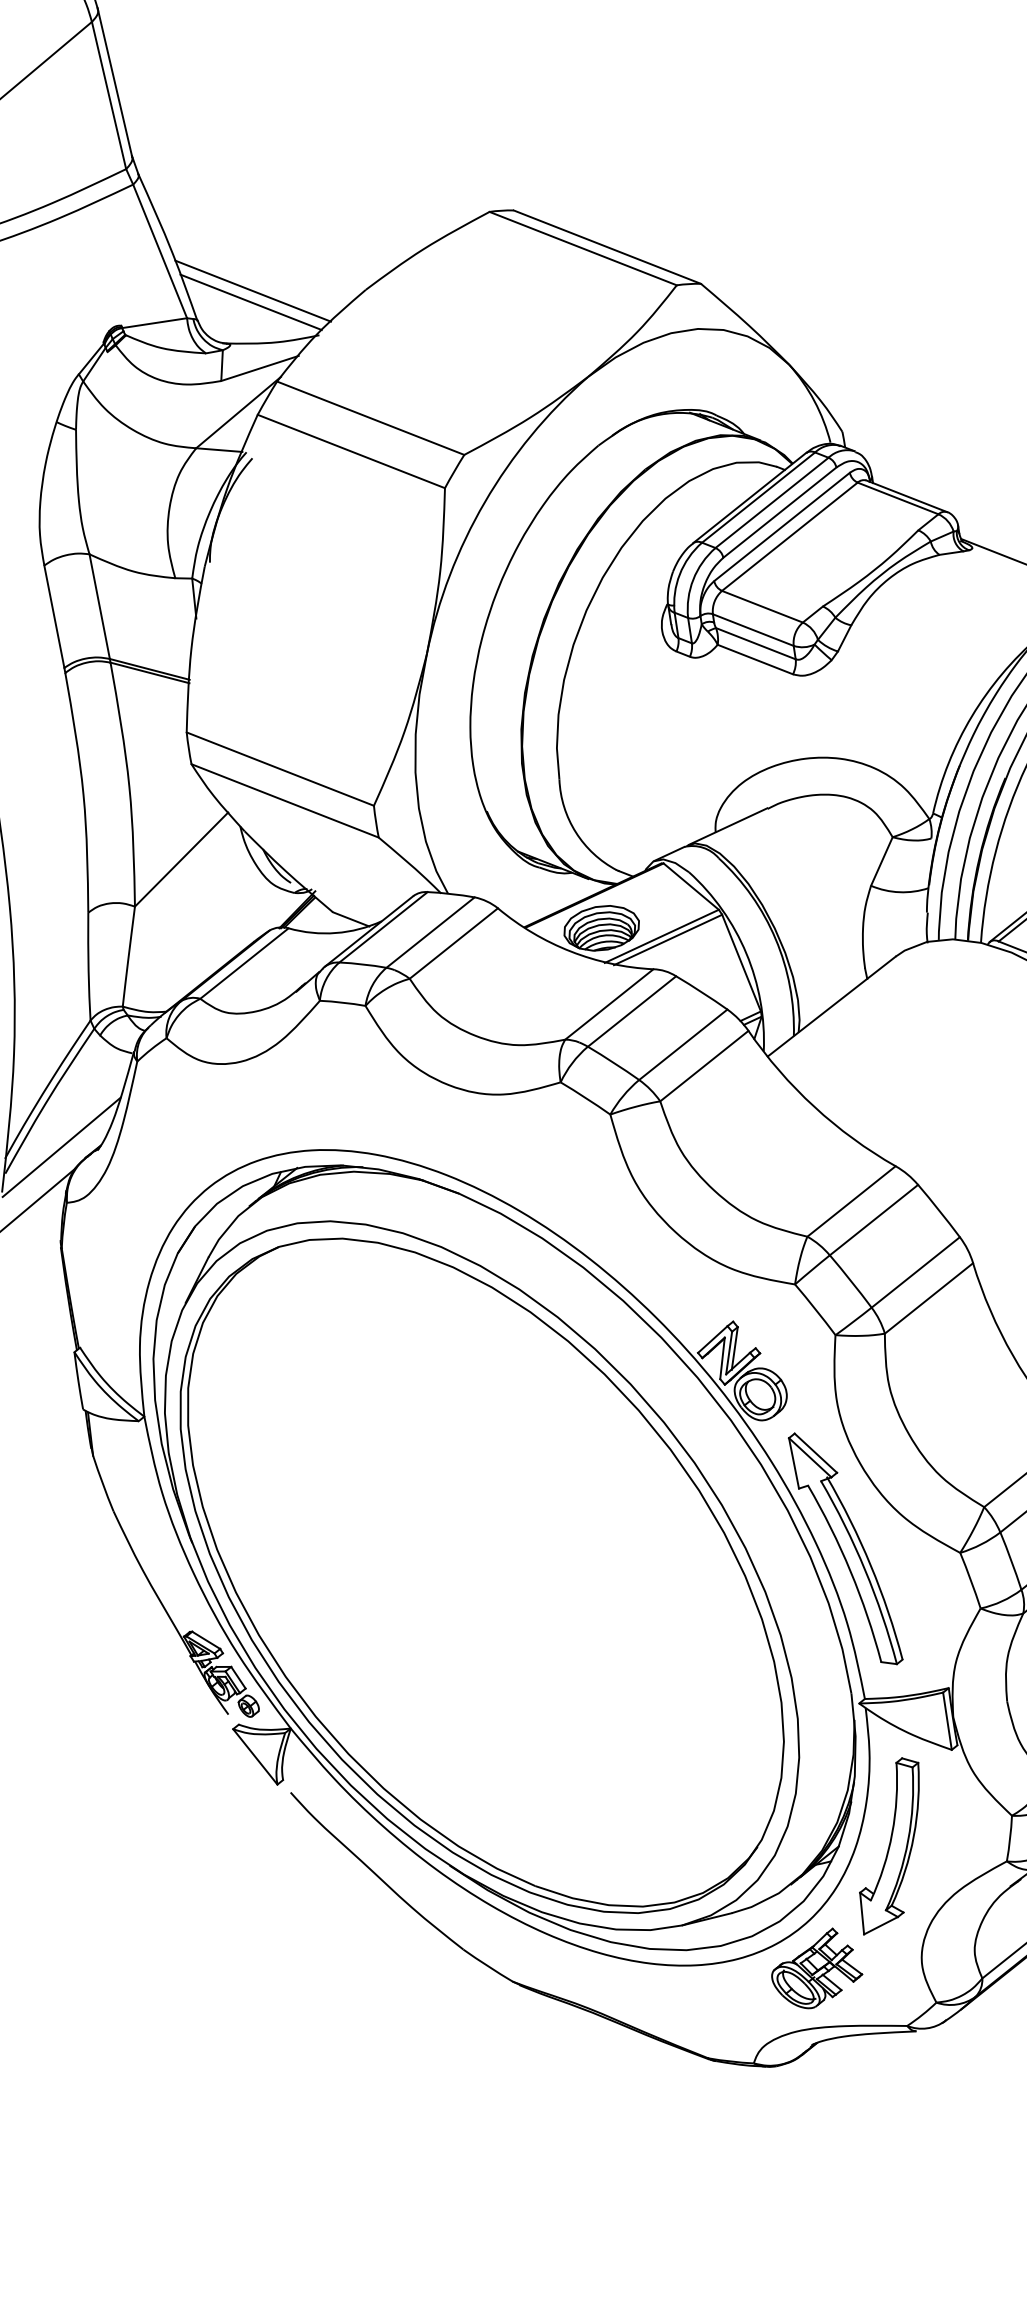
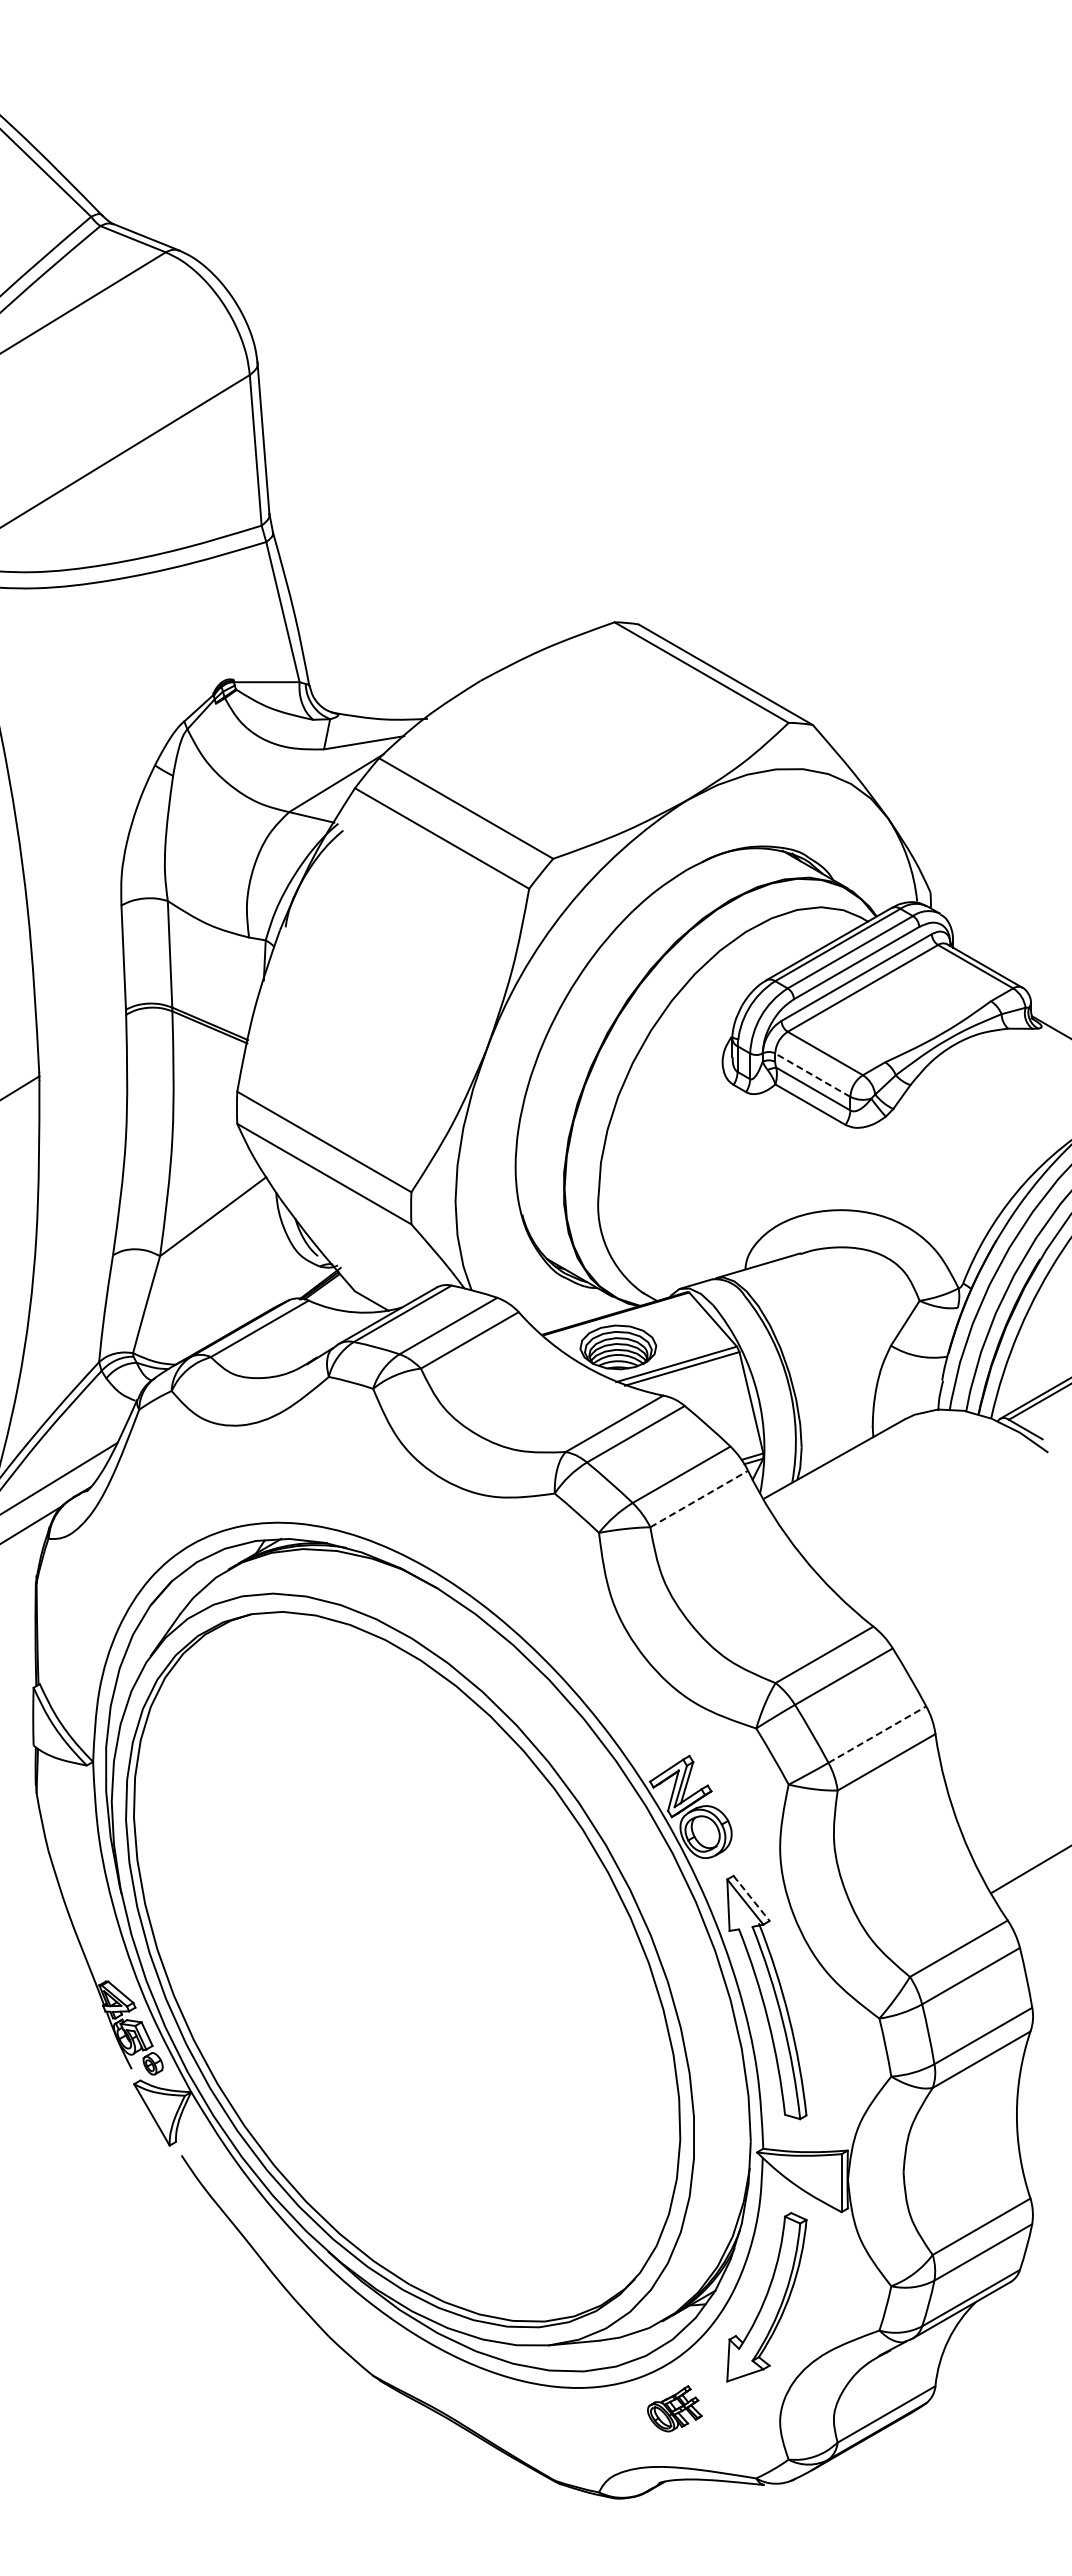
line: (252, 291) -> (368, 665), removed
line: (251, 302) -> (365, 676), removed
line: (752, 629) -> (812, 1074), solid -> dashed
line: (704, 1065) -> (699, 1498), solid -> dashed
line: (915, 1272) -> (877, 1734), solid -> dashed
line: (815, 1453) -> (751, 1898), solid -> dashed
part: (815, 1969) -> (674, 2408), size x0.6

